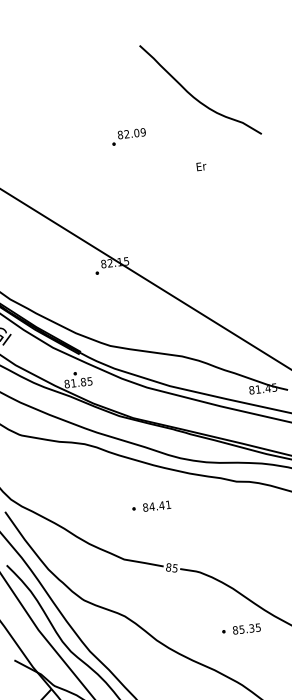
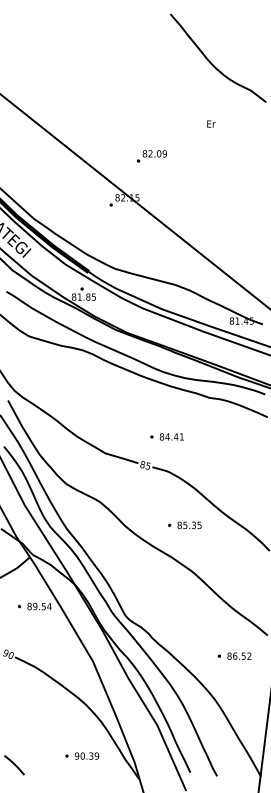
part: (128, 137) -> (151, 156), moved
part: (150, 506) -> (166, 436), moved
part: (241, 629) -> (184, 525), moved

